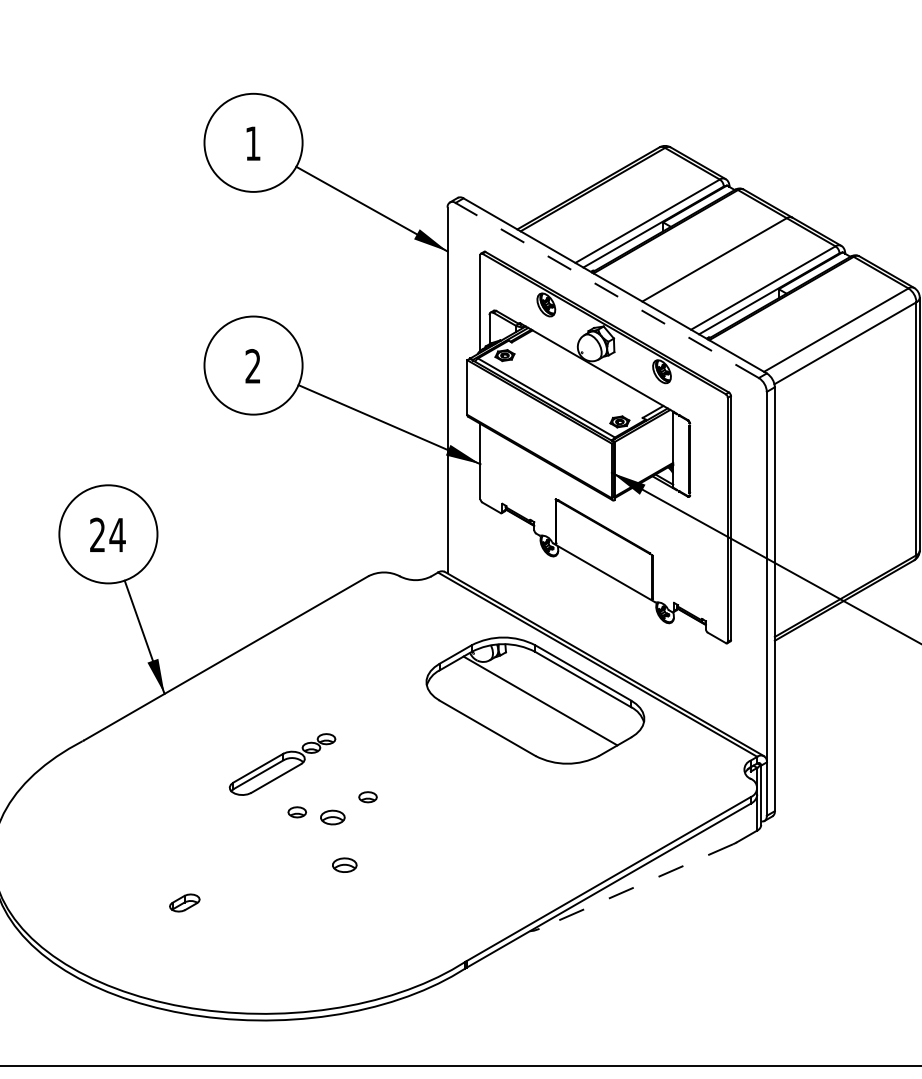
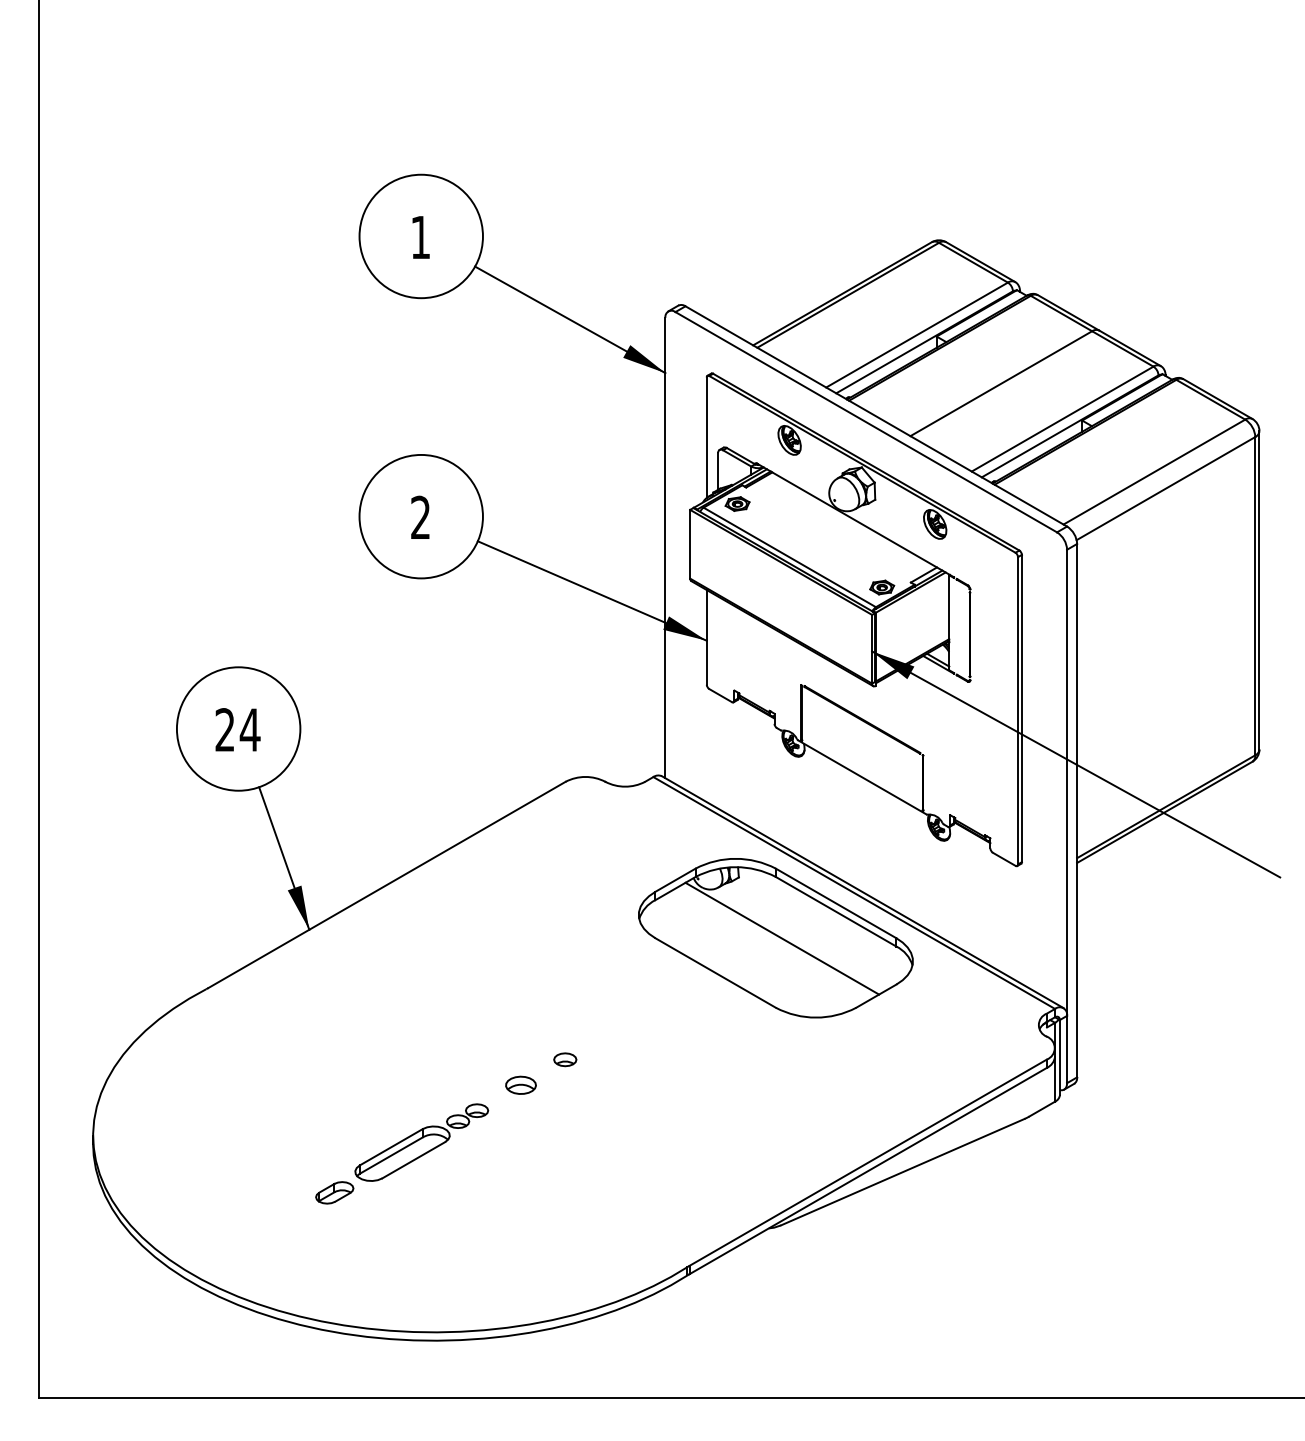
line: (606, 289) -> (865, 421), dashed -> solid
part: (282, 764) -> (421, 1142), moved
part: (297, 812) -> (476, 1078), removed
part: (344, 864) -> (535, 1144), removed
line: (636, 886) -> (902, 1172), dashed -> solid

